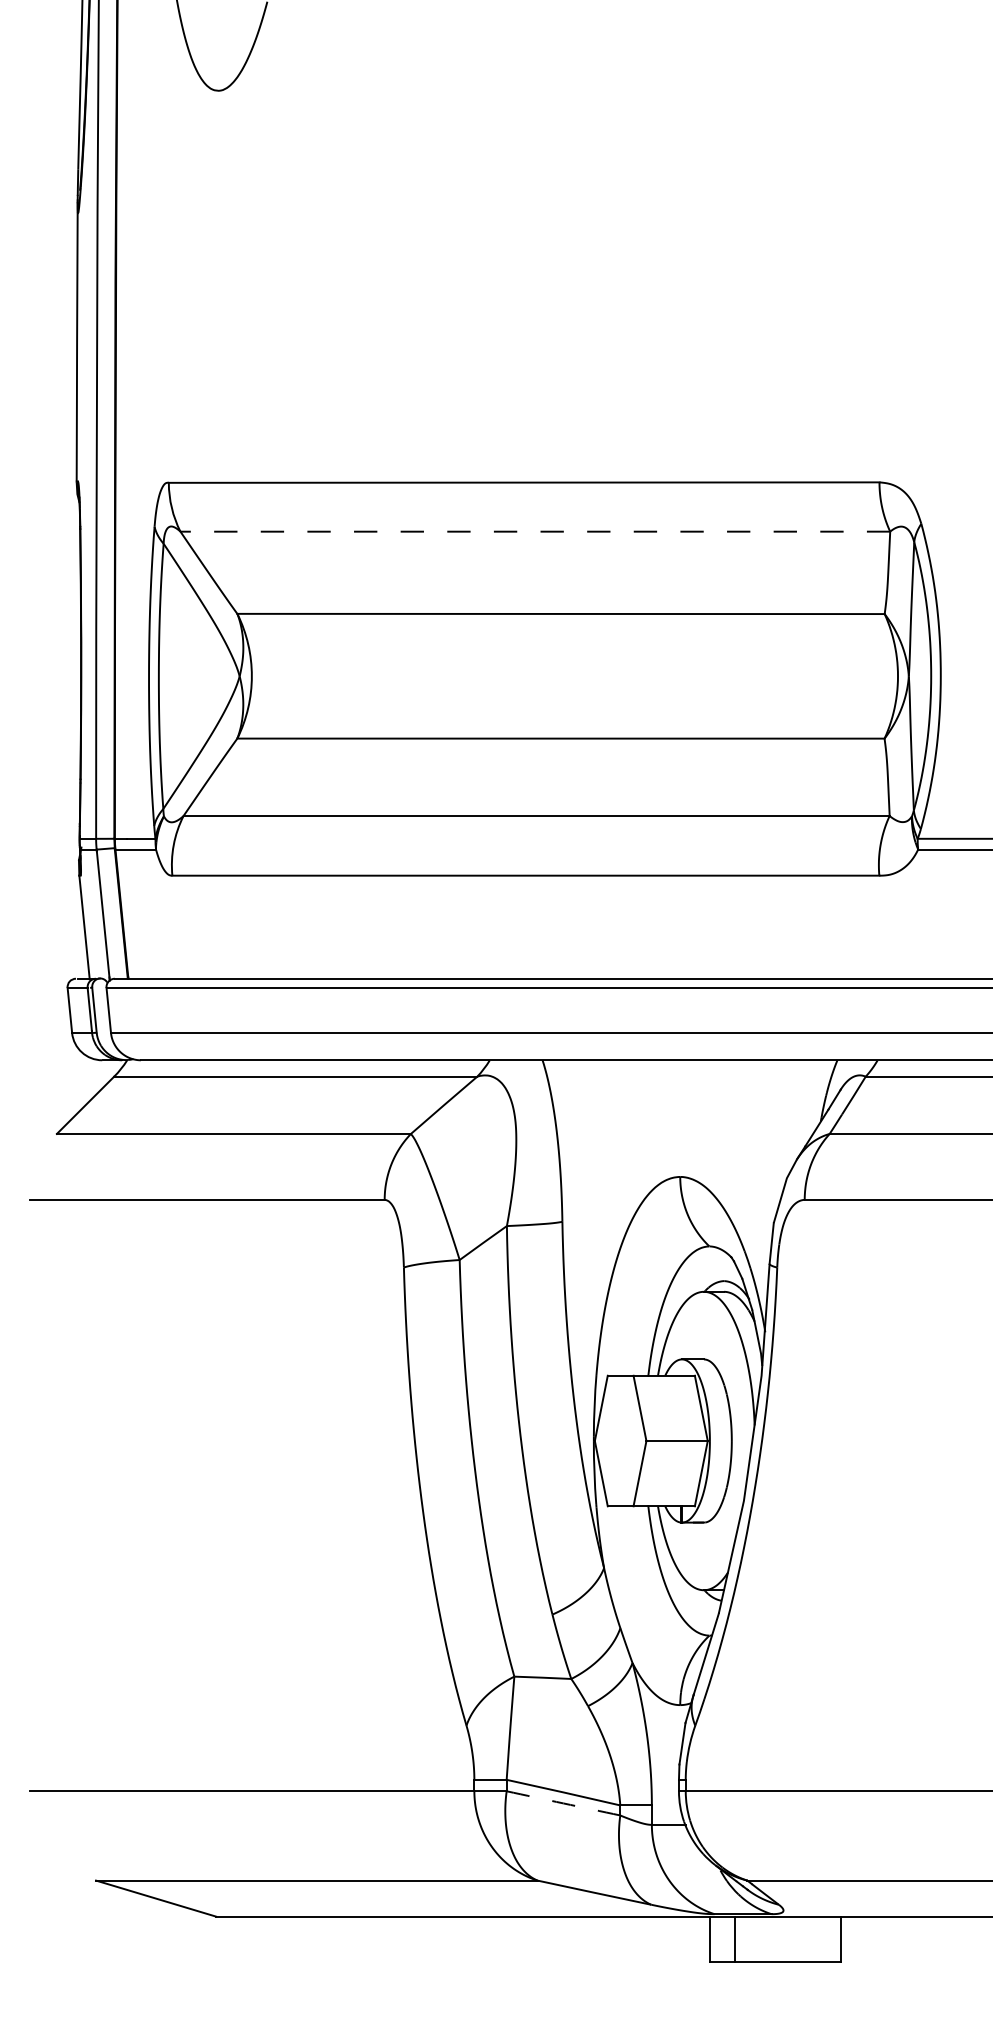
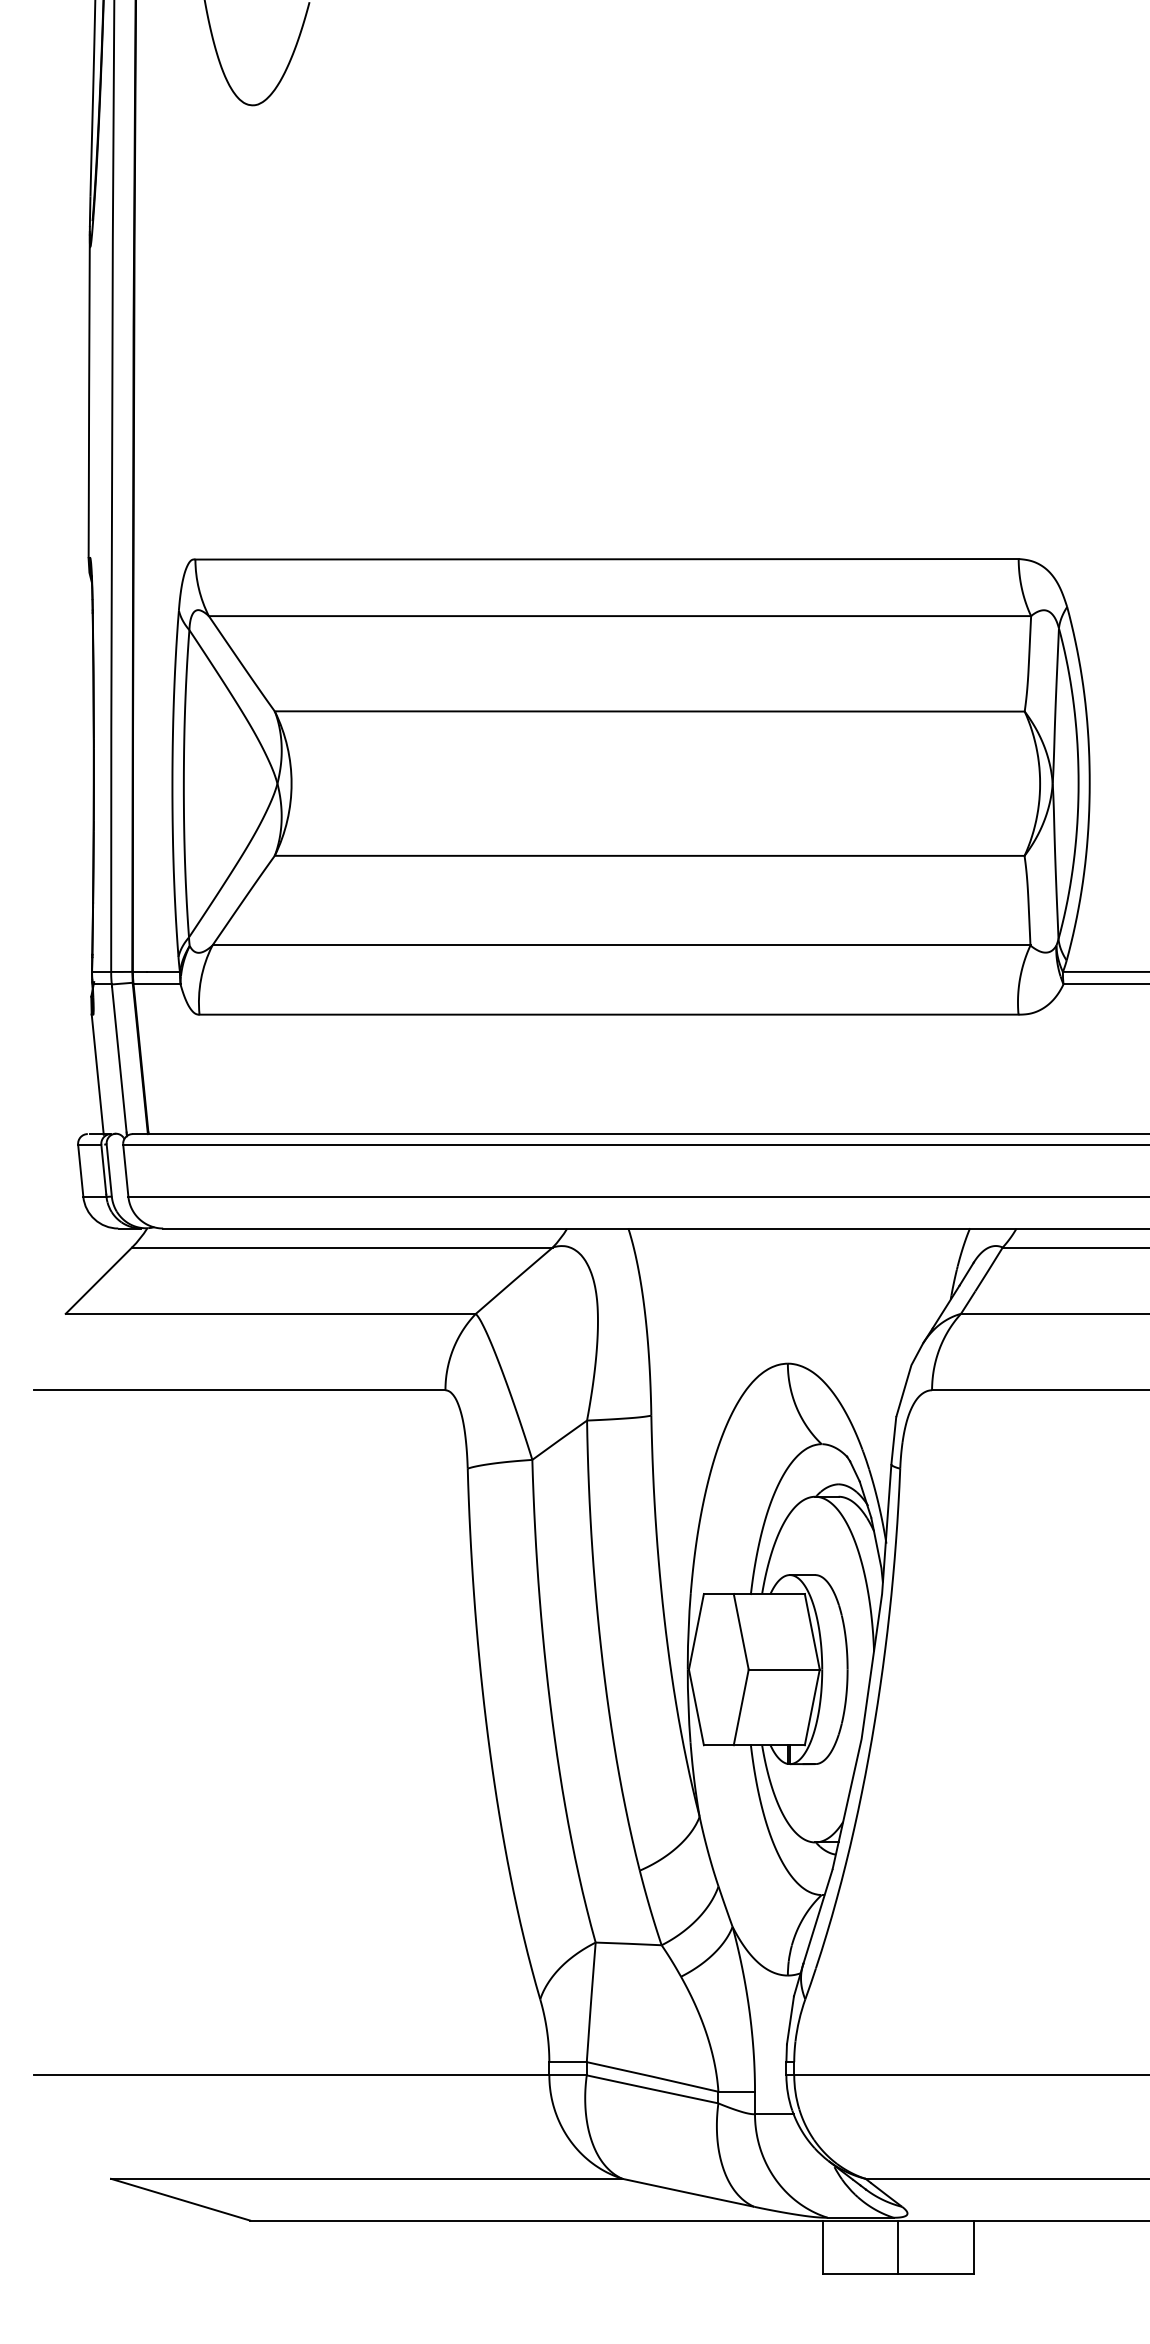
line: (535, 531) -> (620, 615), dashed -> solid
arc: (563, 1803) -> (652, 2089), dashed -> solid
line: (734, 1939) -> (898, 2247), moved

